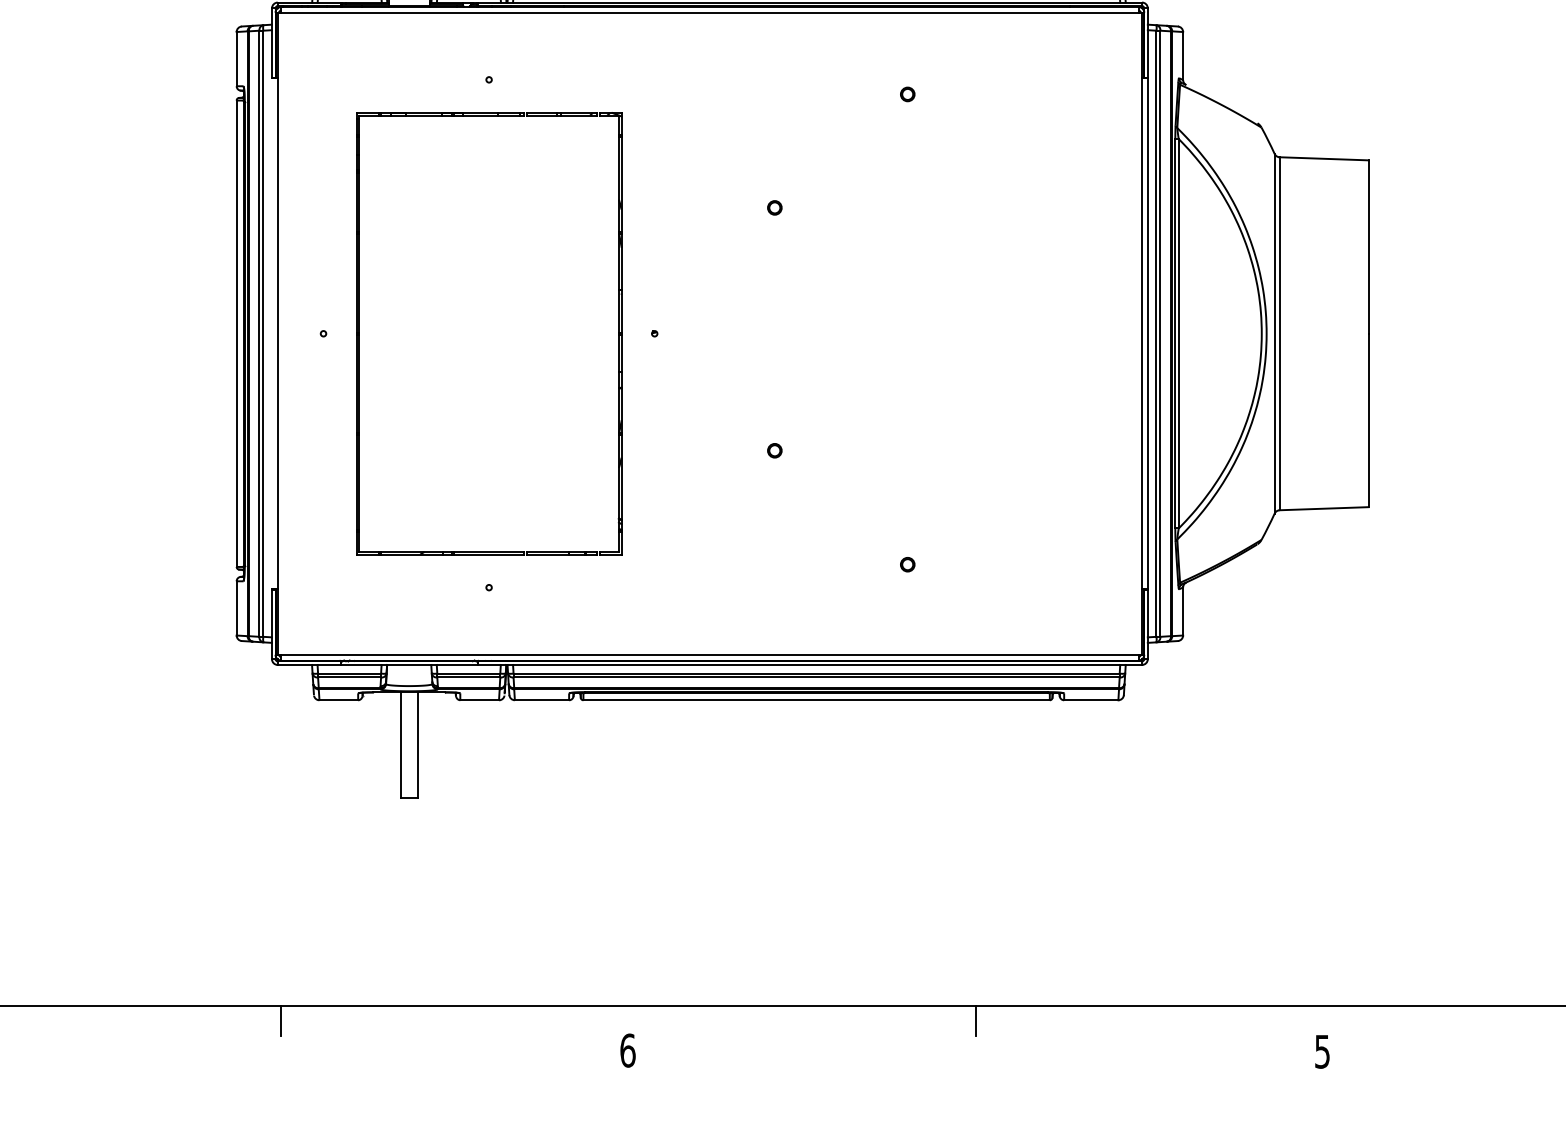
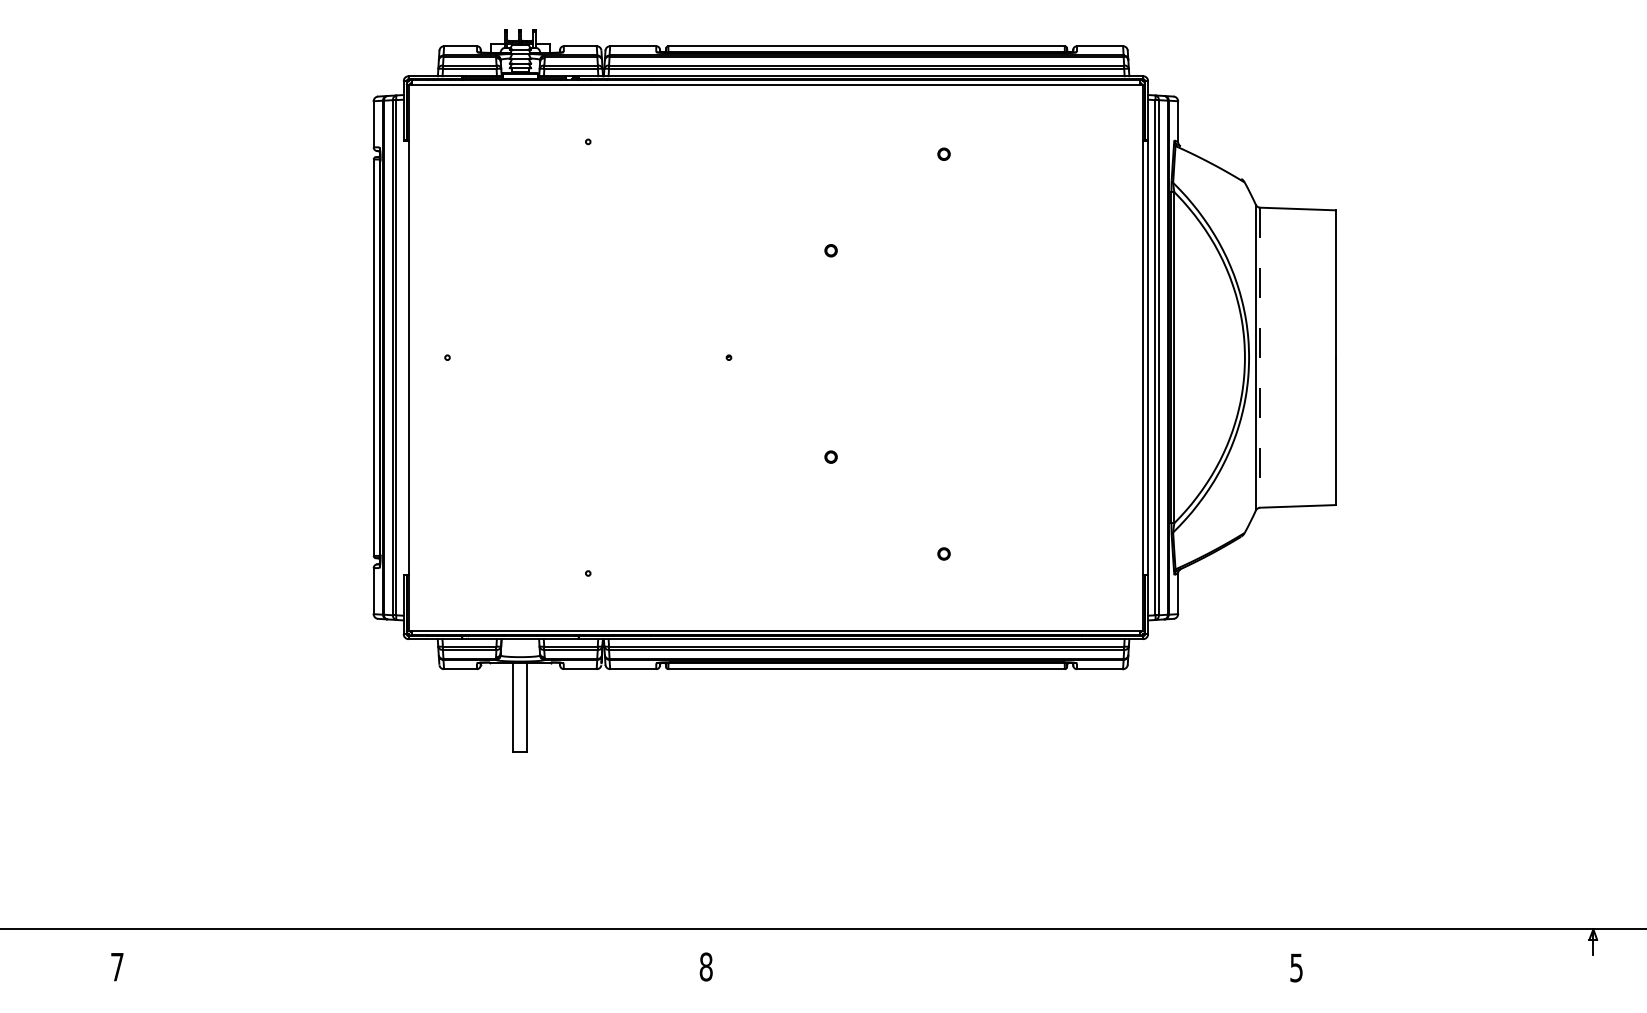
part: (489, 333) -> (588, 357), removed
line: (1280, 334) -> (1260, 358), solid -> dashed
line: (281, 1020) -> (411, 941), removed
line: (976, 1020) -> (1002, 941), removed
text: (627, 1050) -> (705, 966), 6 -> 8

